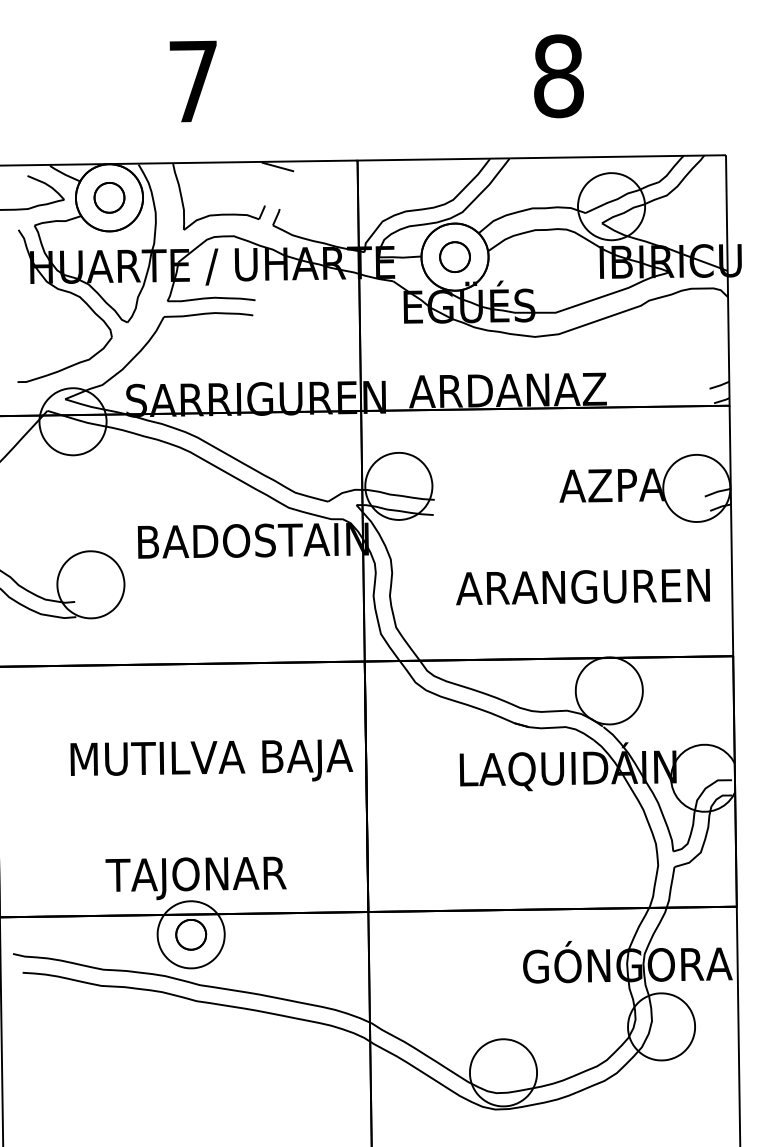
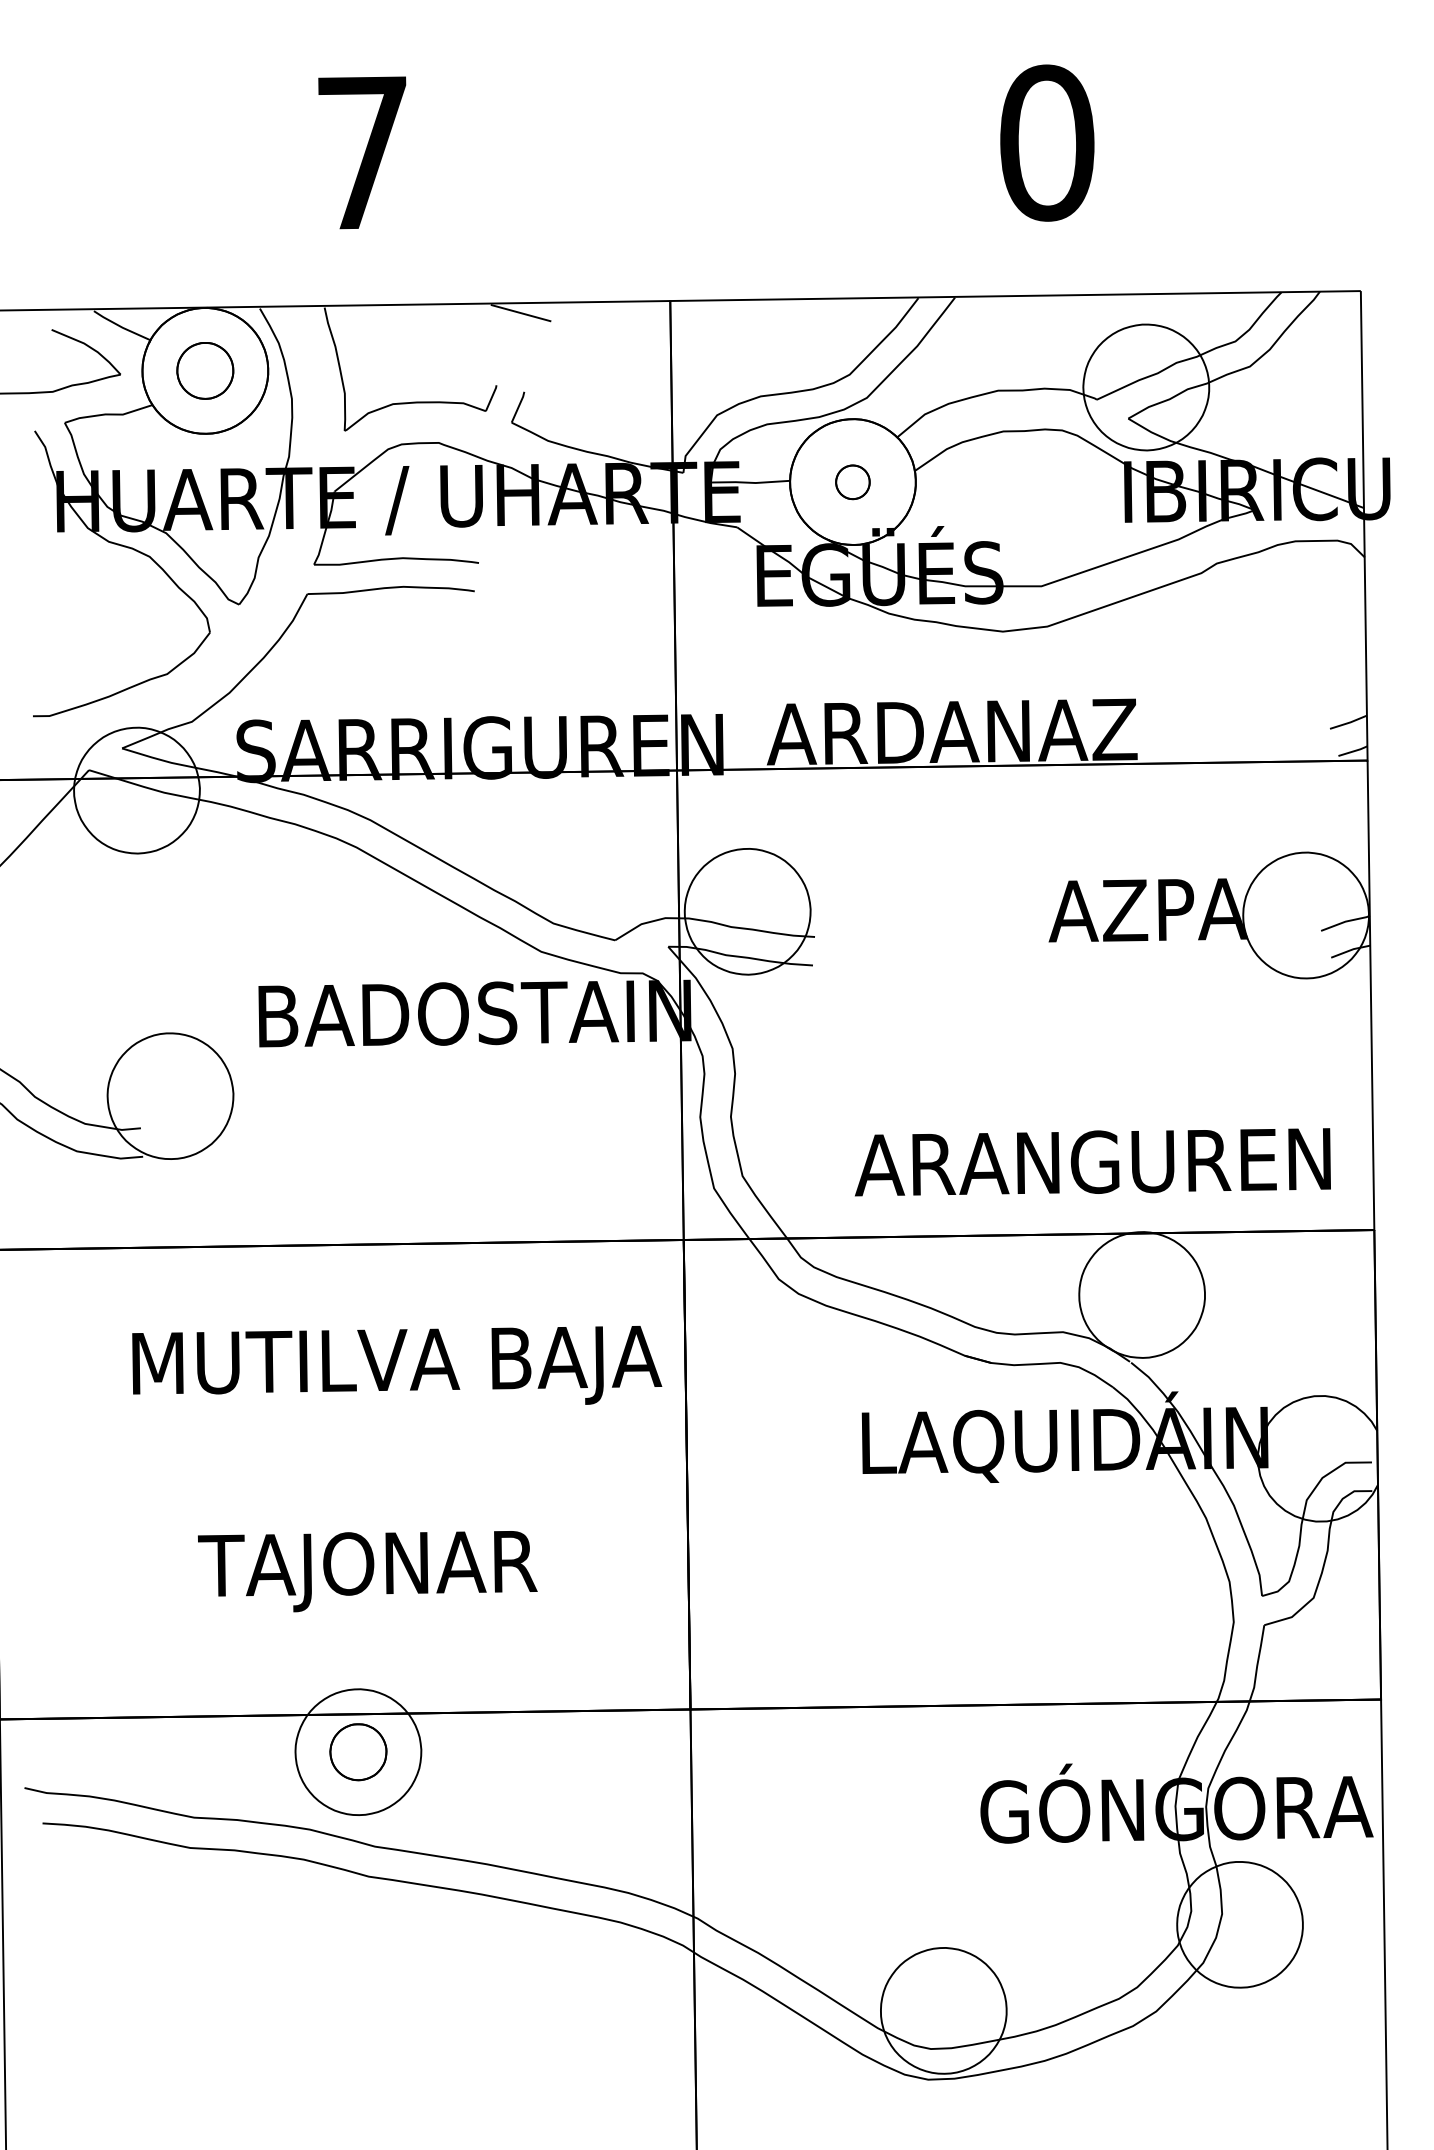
text: (558, 76) -> (1046, 143), 8 -> 0
part: (454, 257) -> (851, 482), size x0.6
text: (582, 586) -> (1091, 1161), moved
text: (211, 760) -> (396, 1365), moved
text: (195, 878) -> (366, 1571), moved

